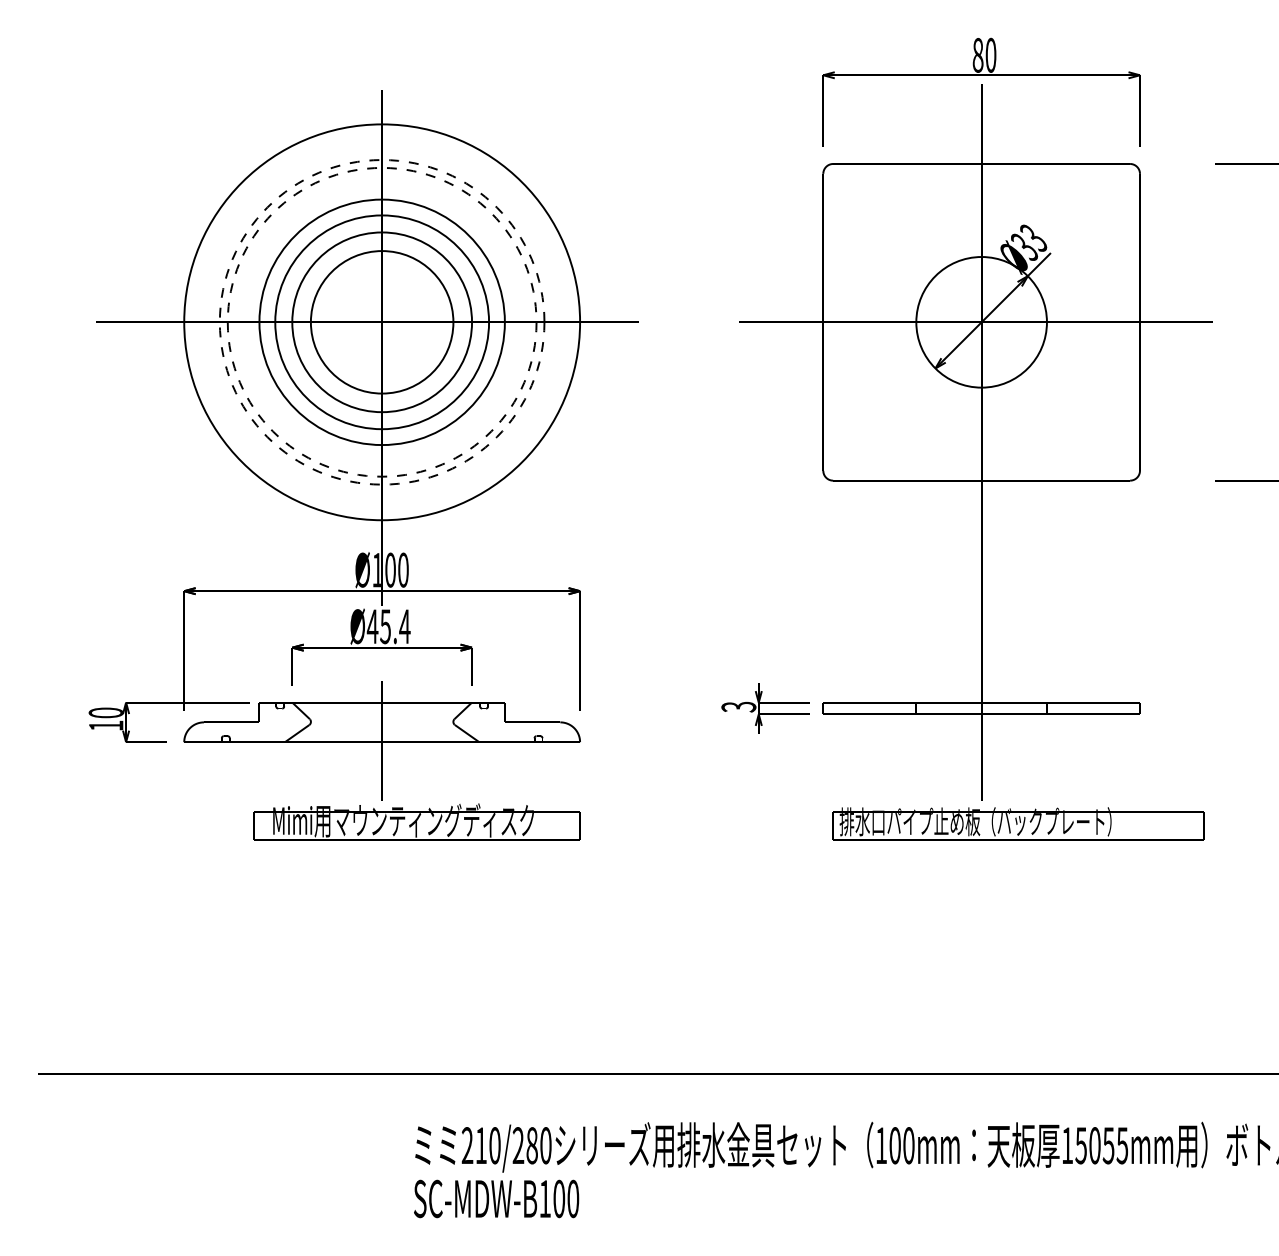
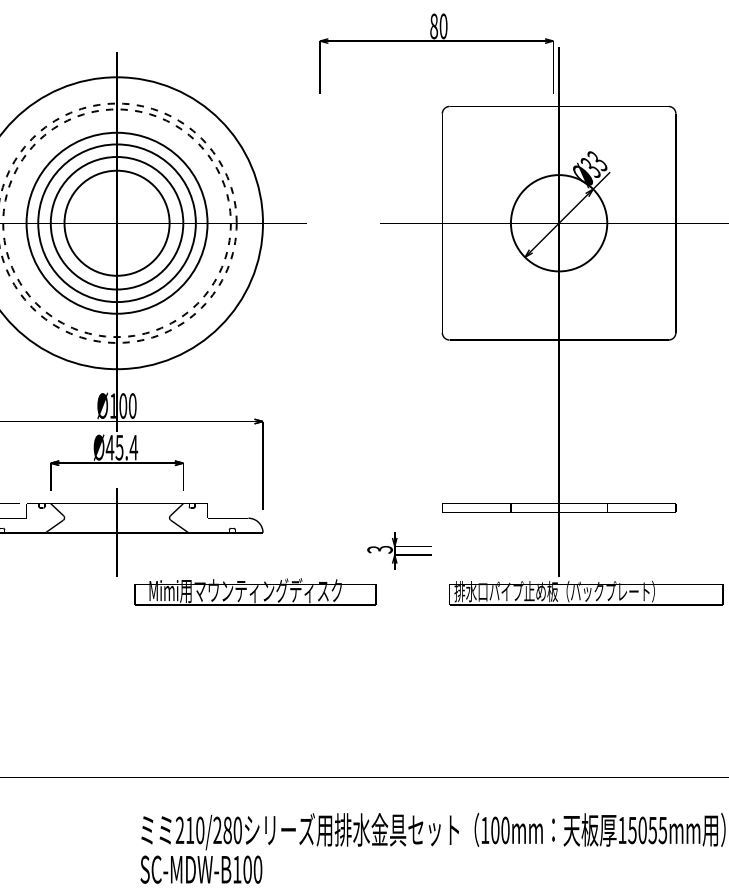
text: (981, 91) -> (436, 53), moved
text: (765, 708) -> (399, 550), moved
text: (416, 821) -> (255, 591), moved

